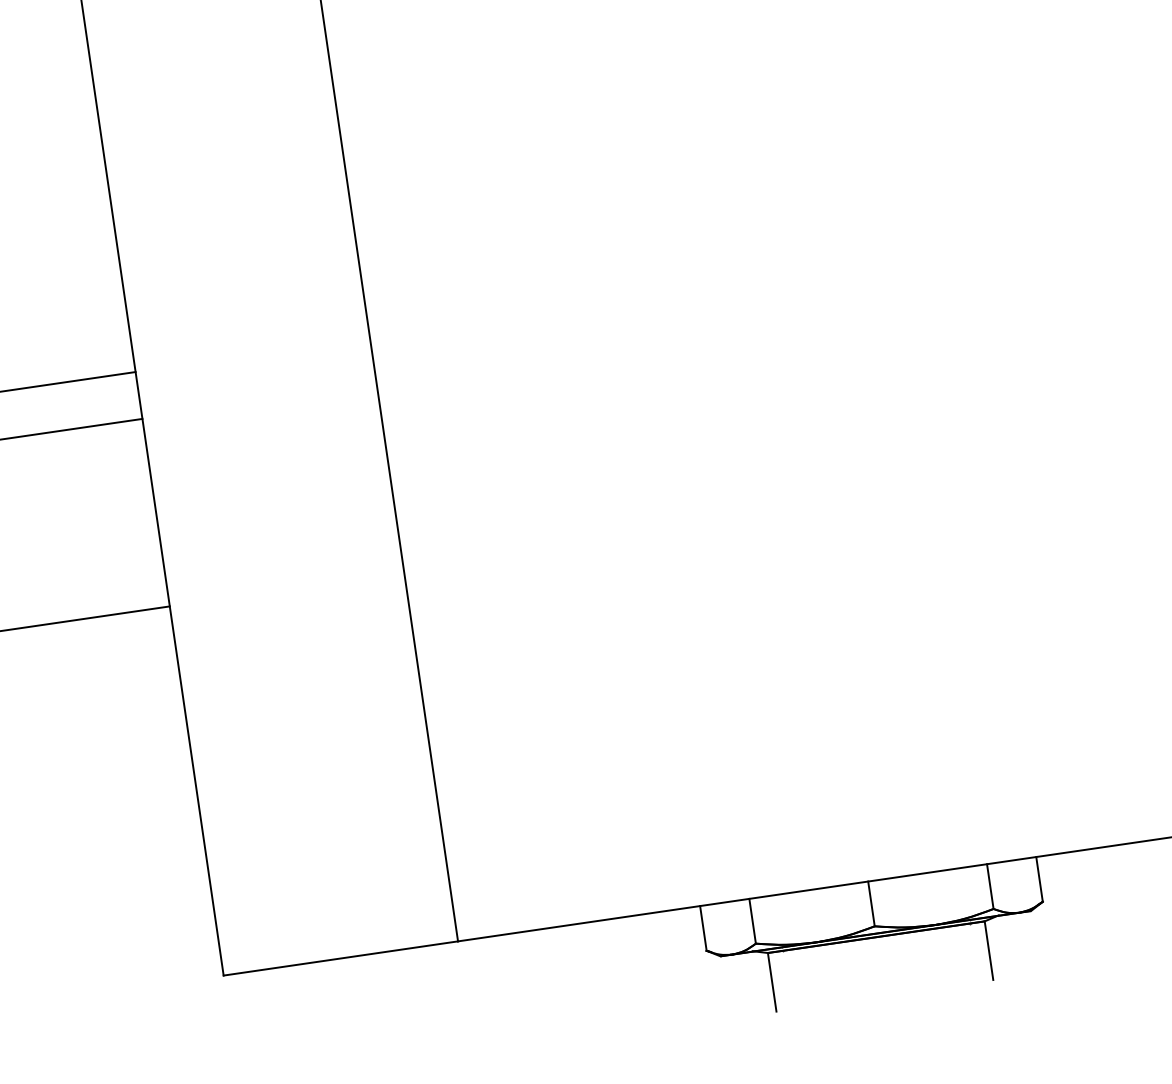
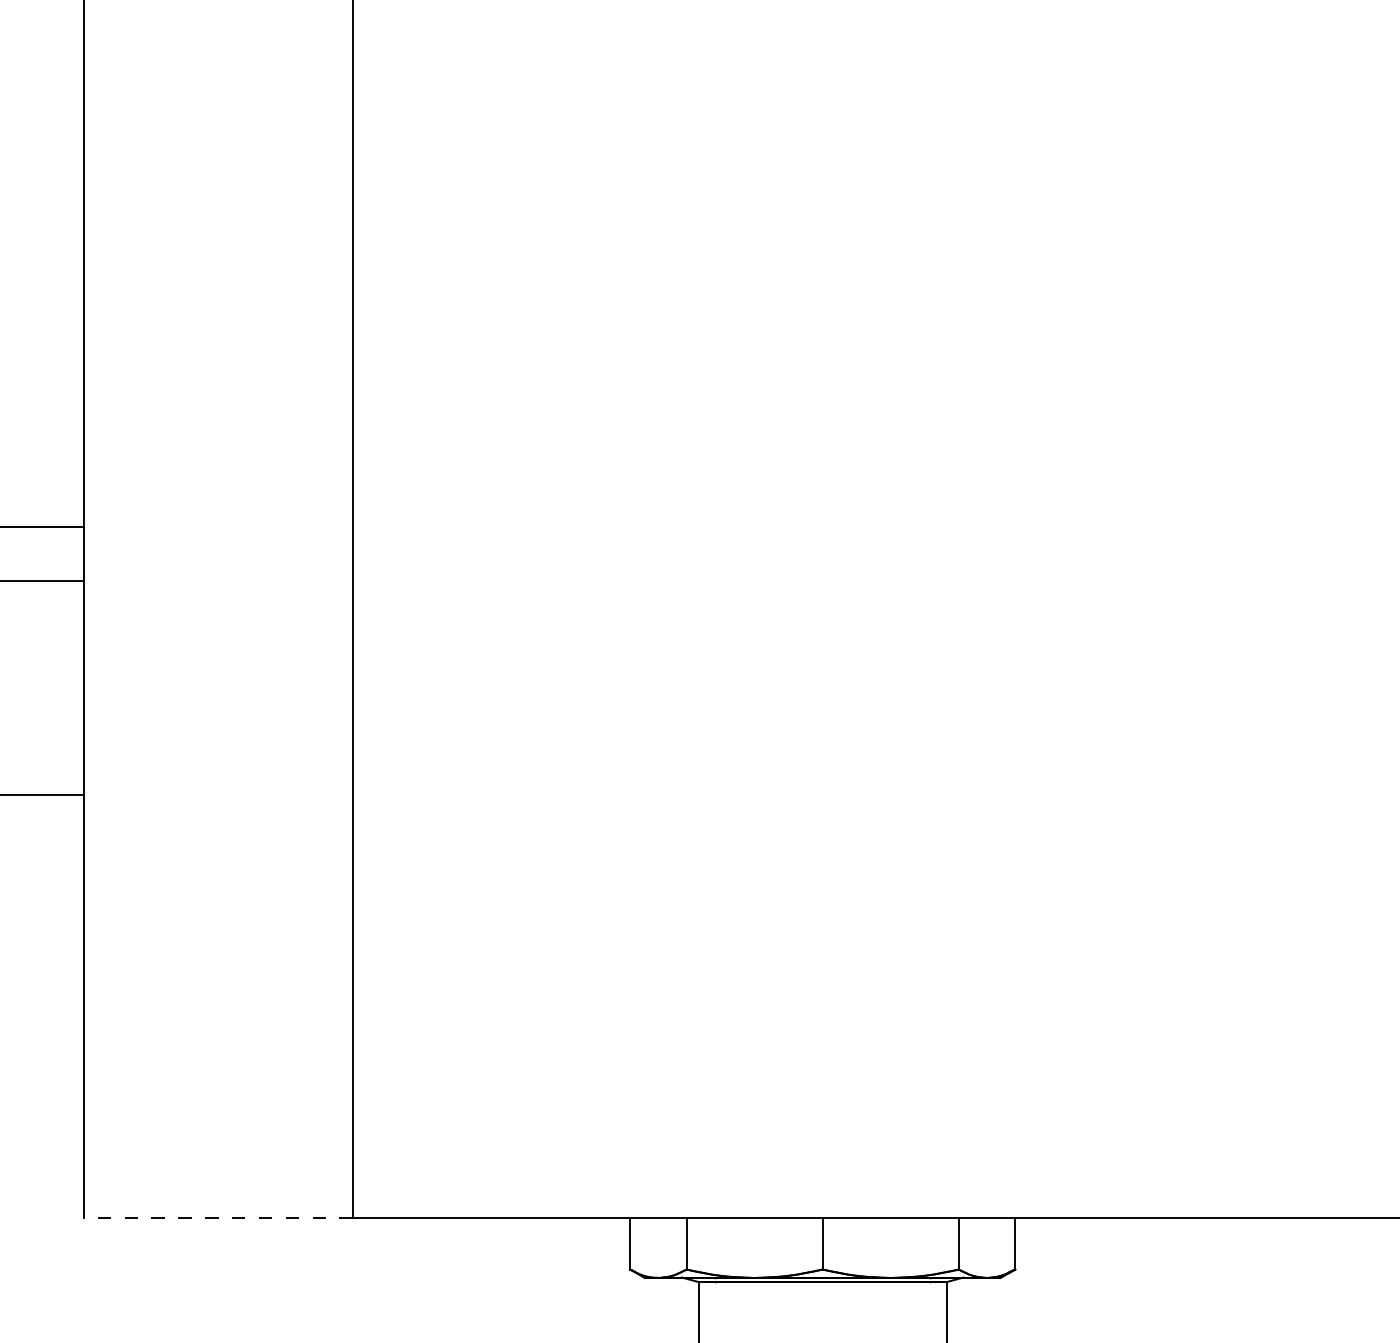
line: (340, 958) -> (218, 1218), solid -> dashed

